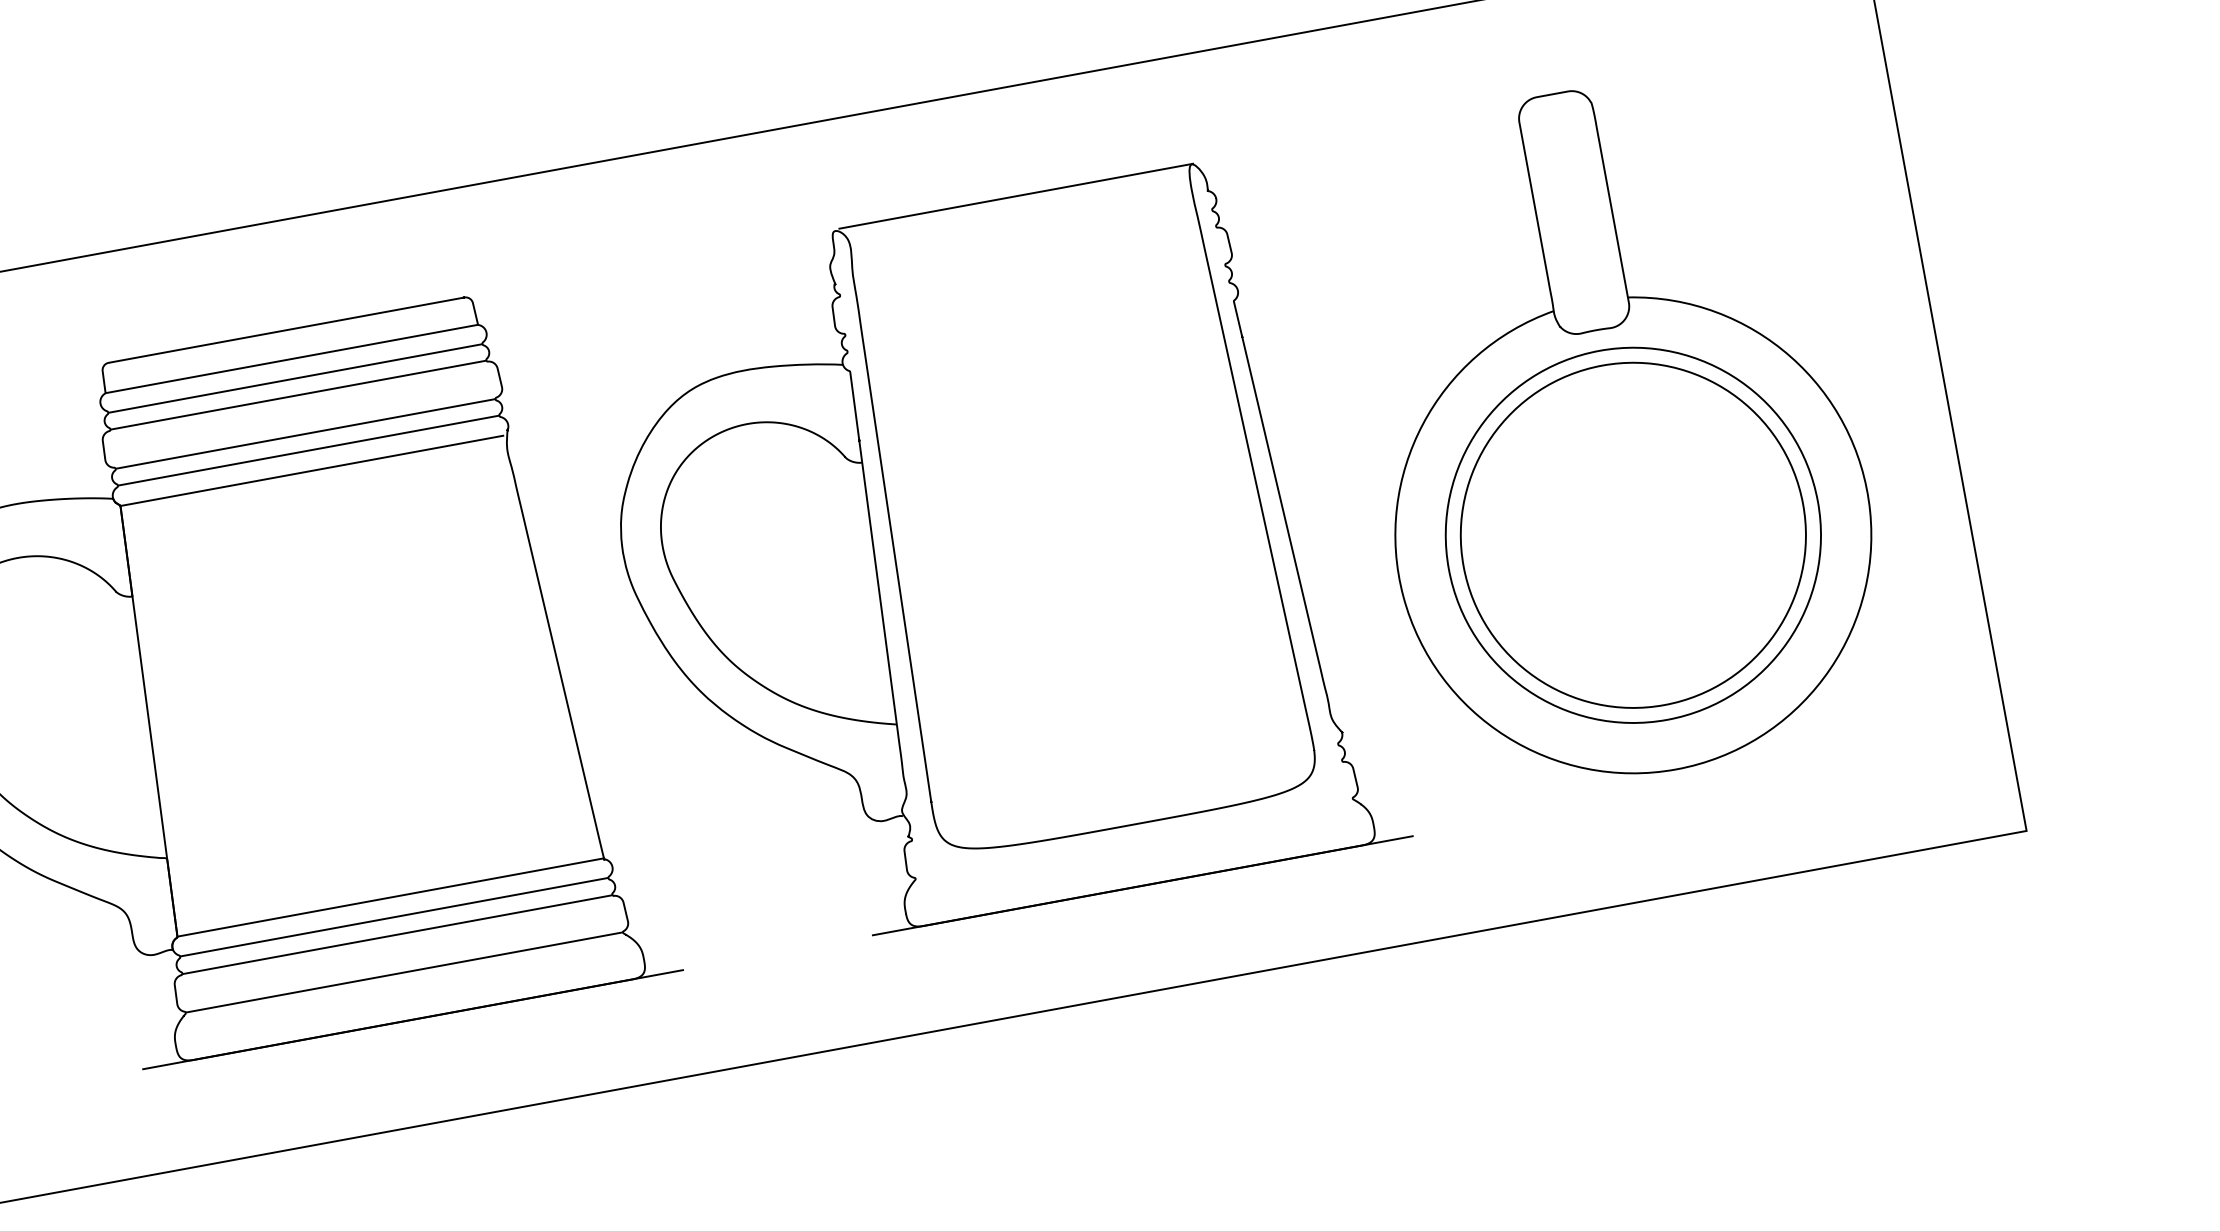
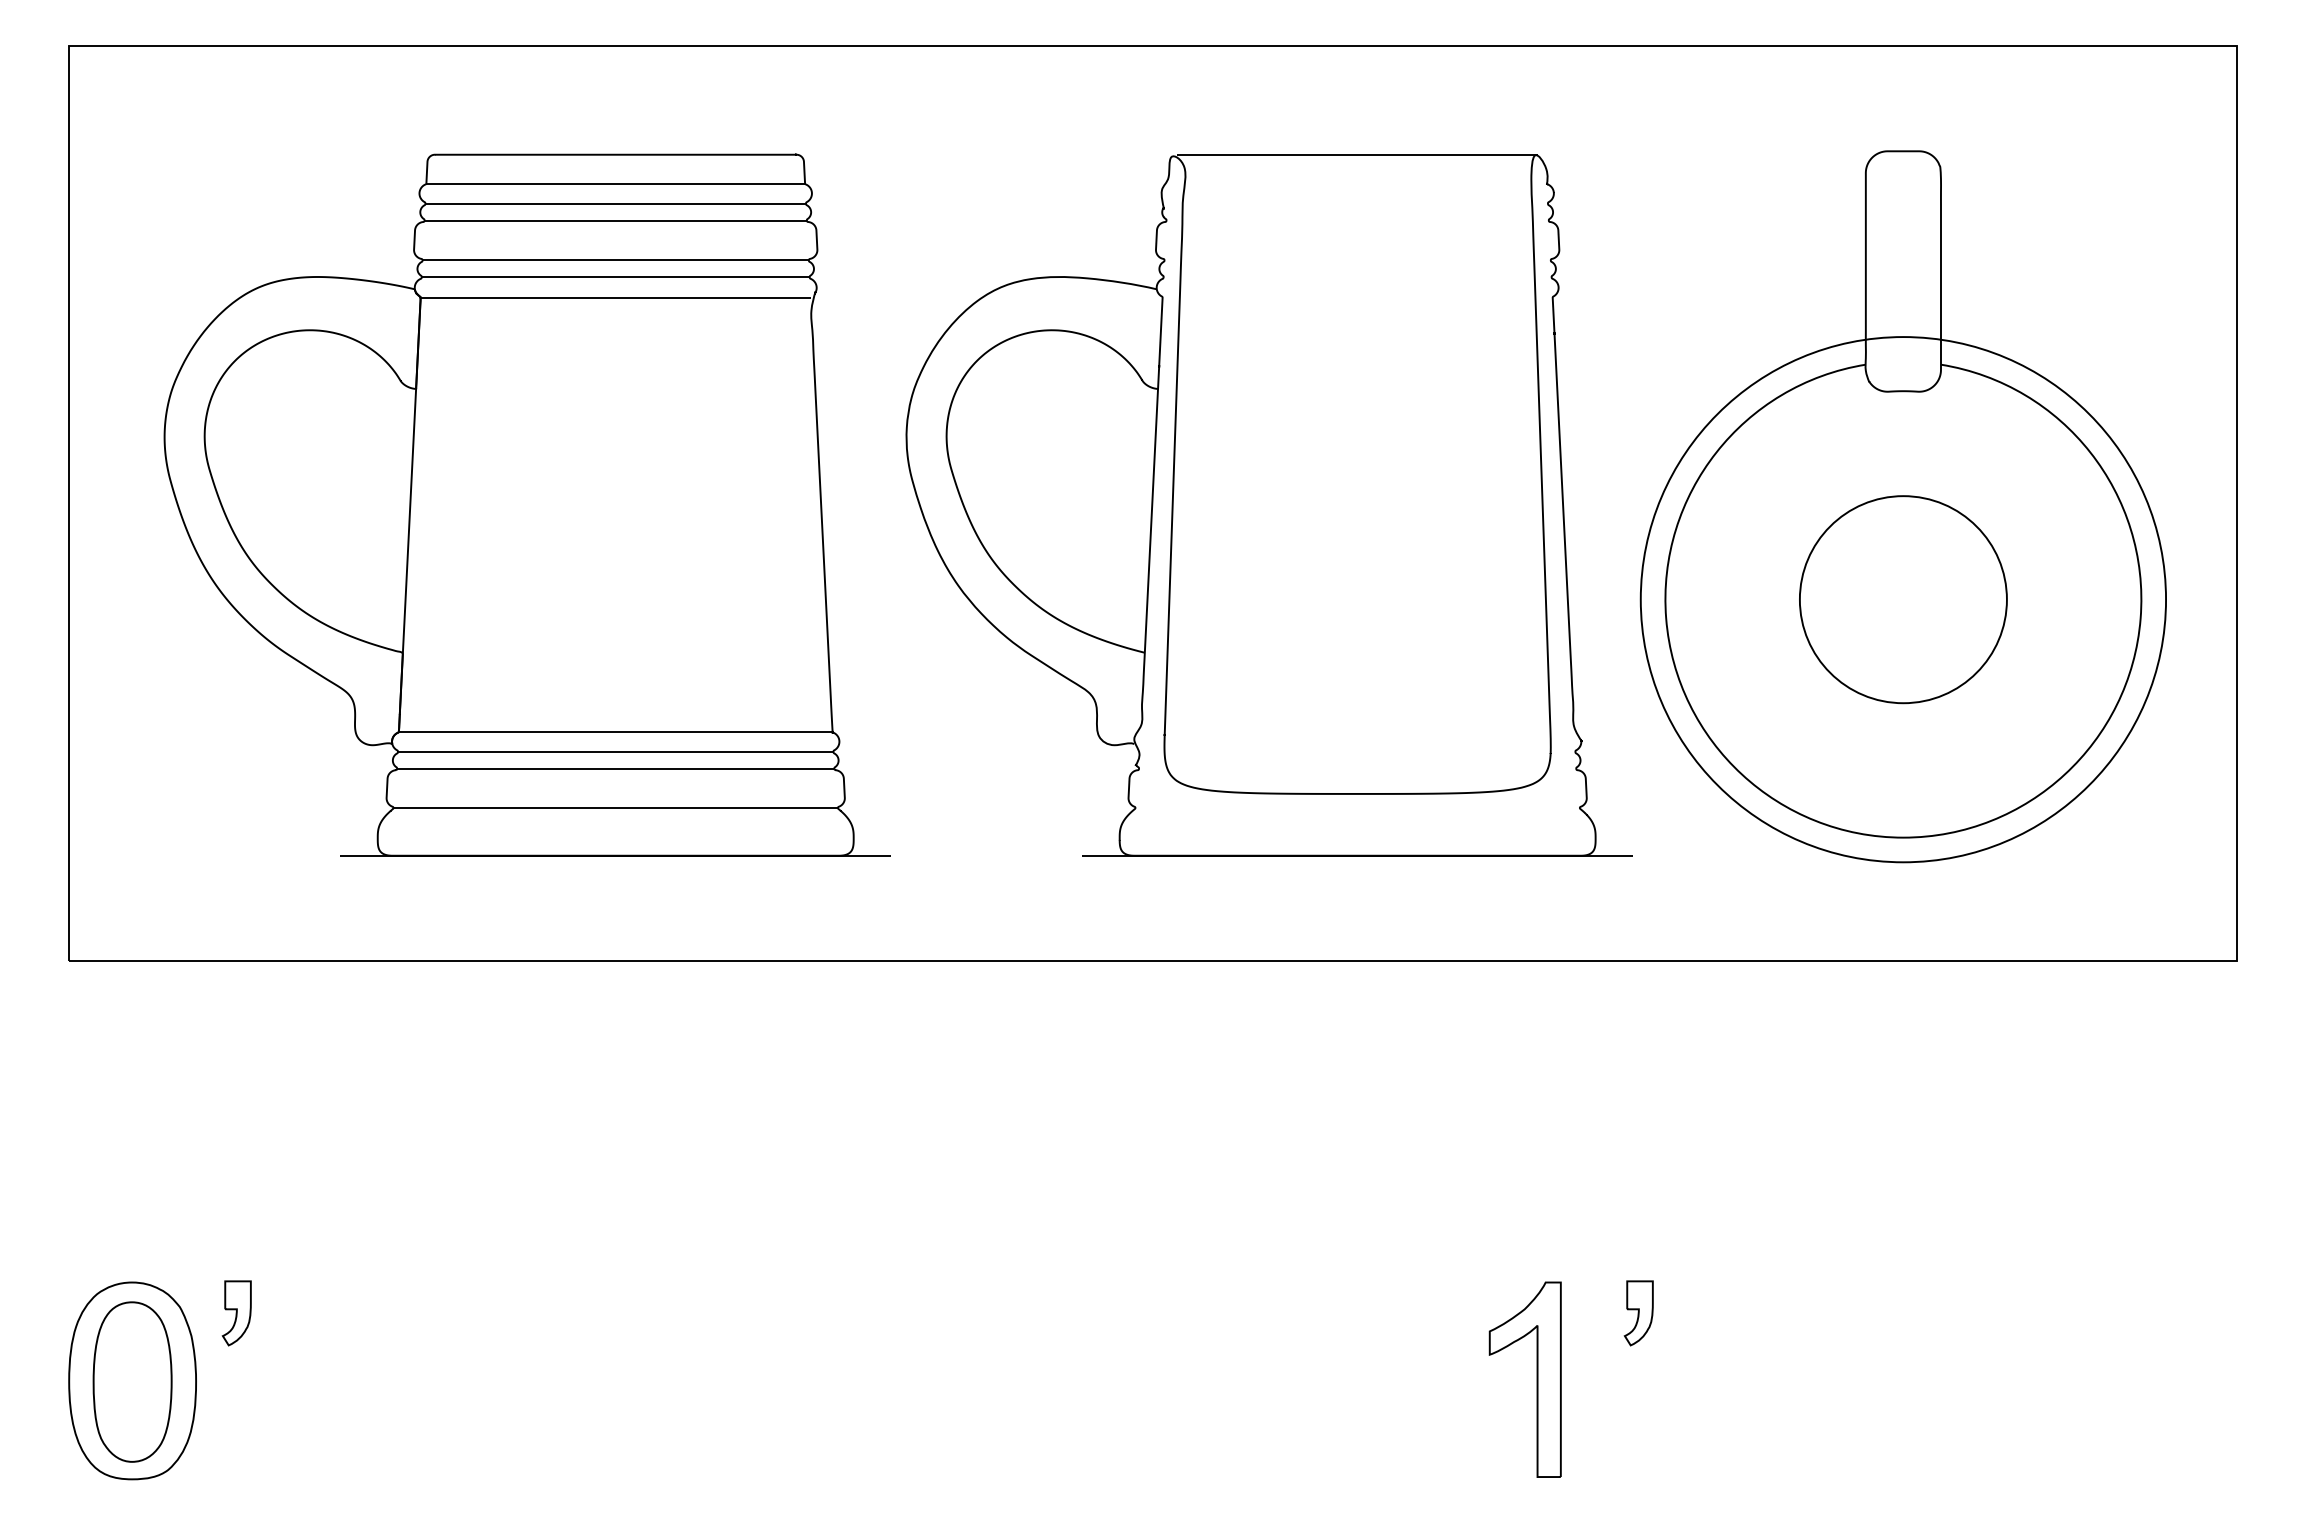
circle: (1632, 535) -> (1902, 599), size x0.6
circle: (1633, 535) -> (1903, 599), size x1.4

